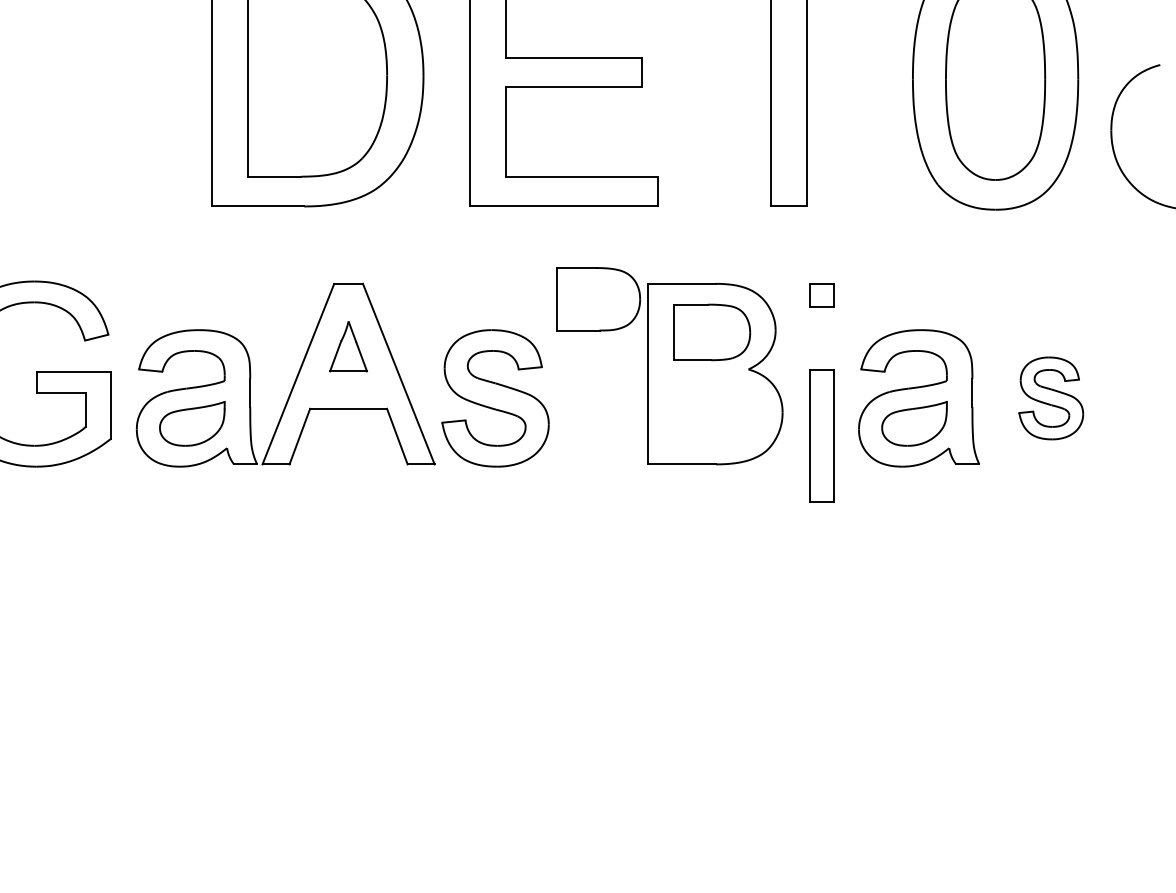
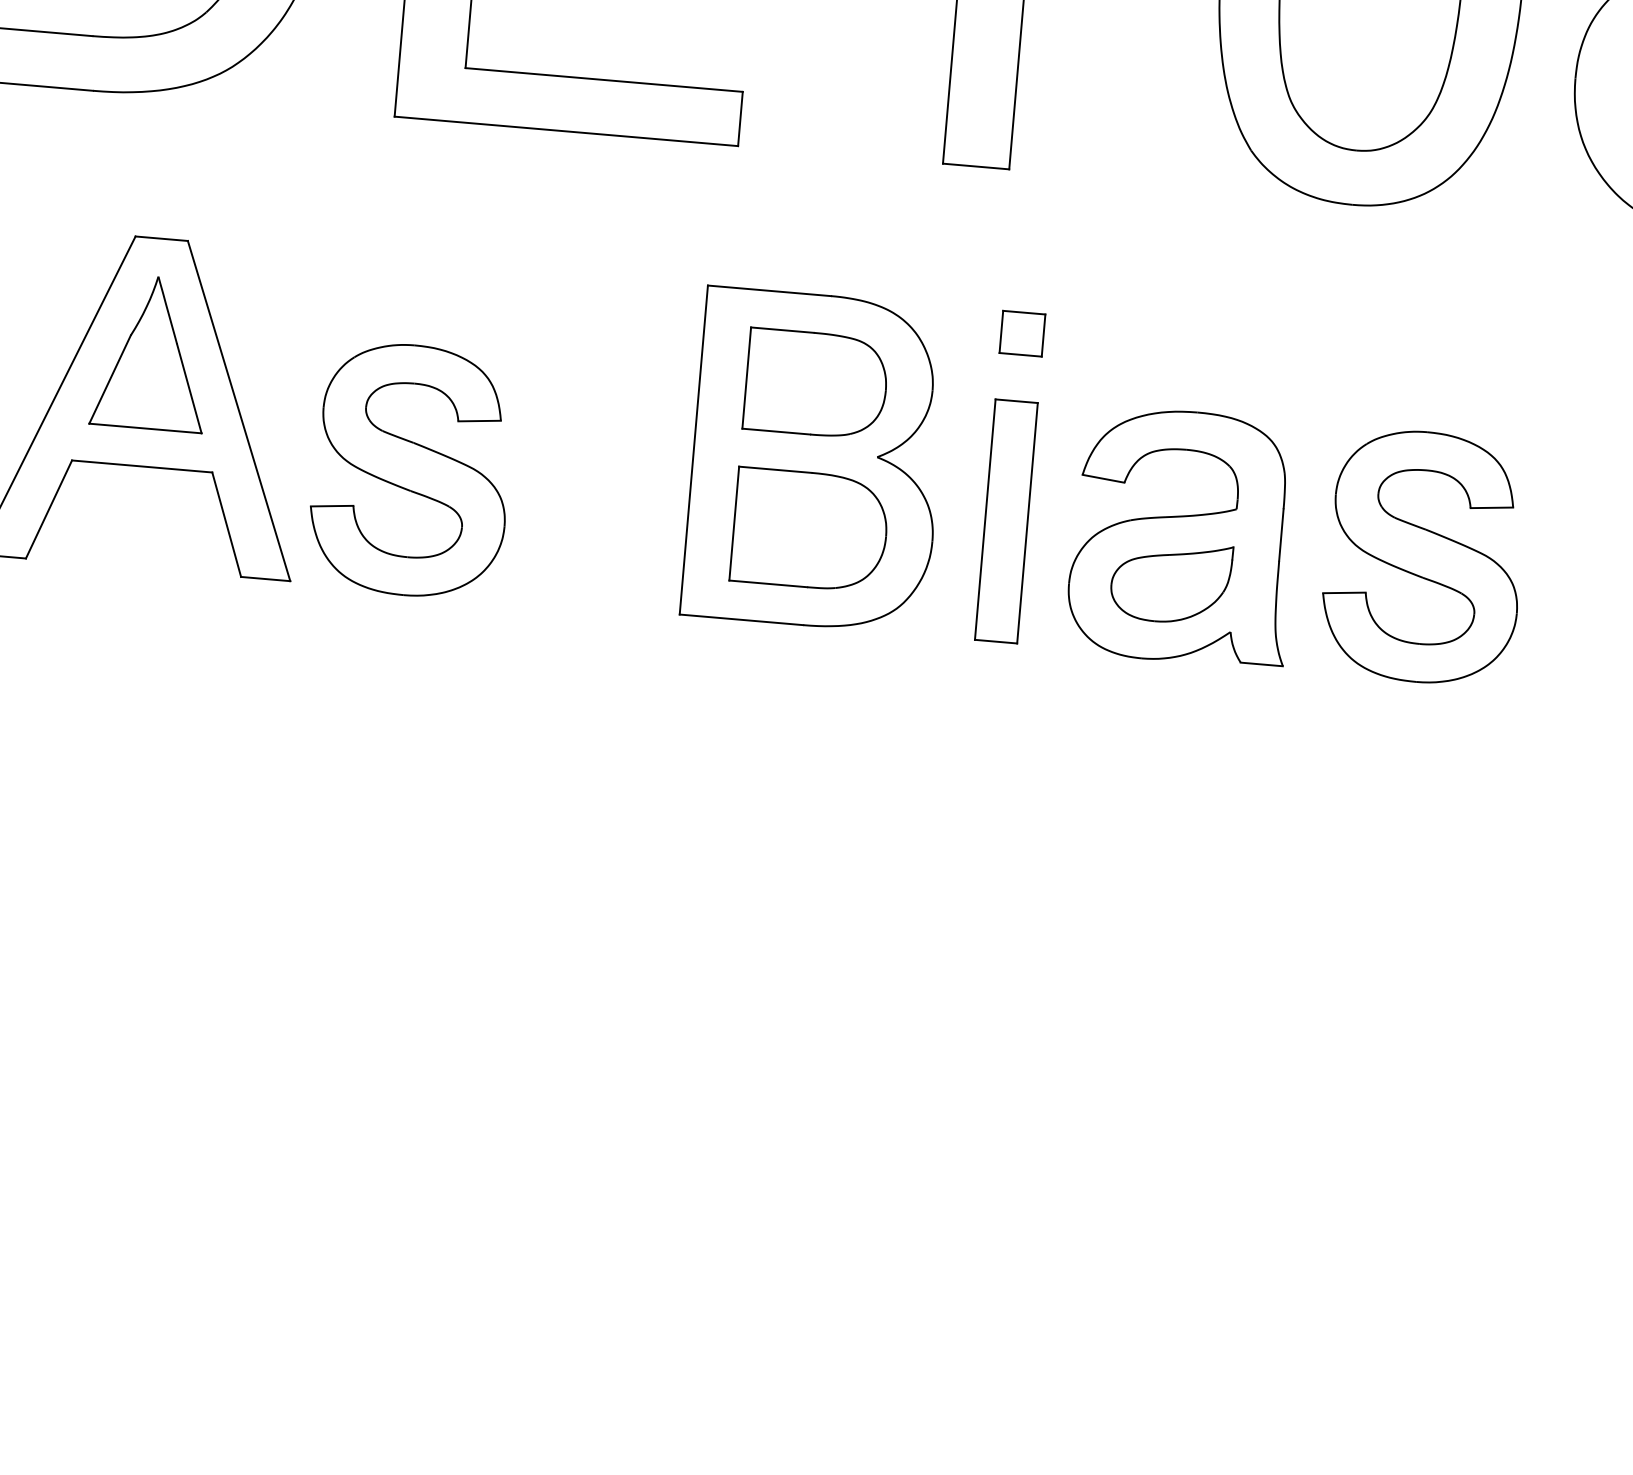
part: (598, 299) -> (810, 530), moved
part: (348, 346) -> (151, 352), size x1.67
part: (1051, 398) -> (1424, 557), size x1.67
part: (821, 435) -> (1005, 519), moved

